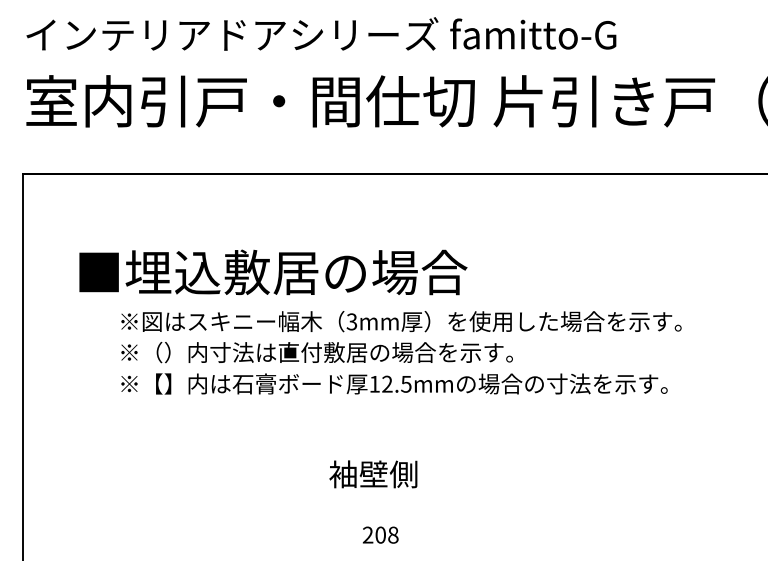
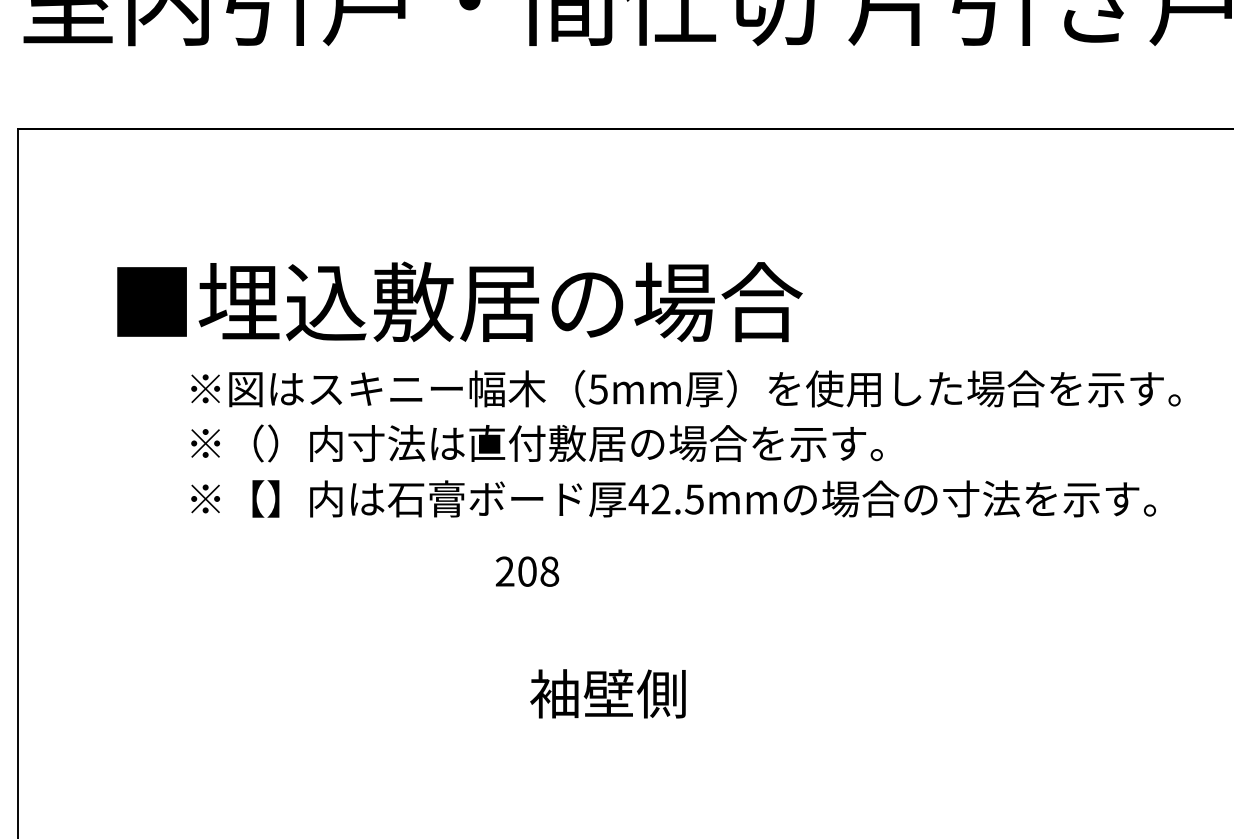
text: (352, 321) -> (599, 388), 3mm -> 5mm
text: (374, 384) -> (638, 499), 12.5mm -> 42.5mm
text: (373, 474) -> (608, 694), moved
text: (380, 534) -> (527, 570), moved

